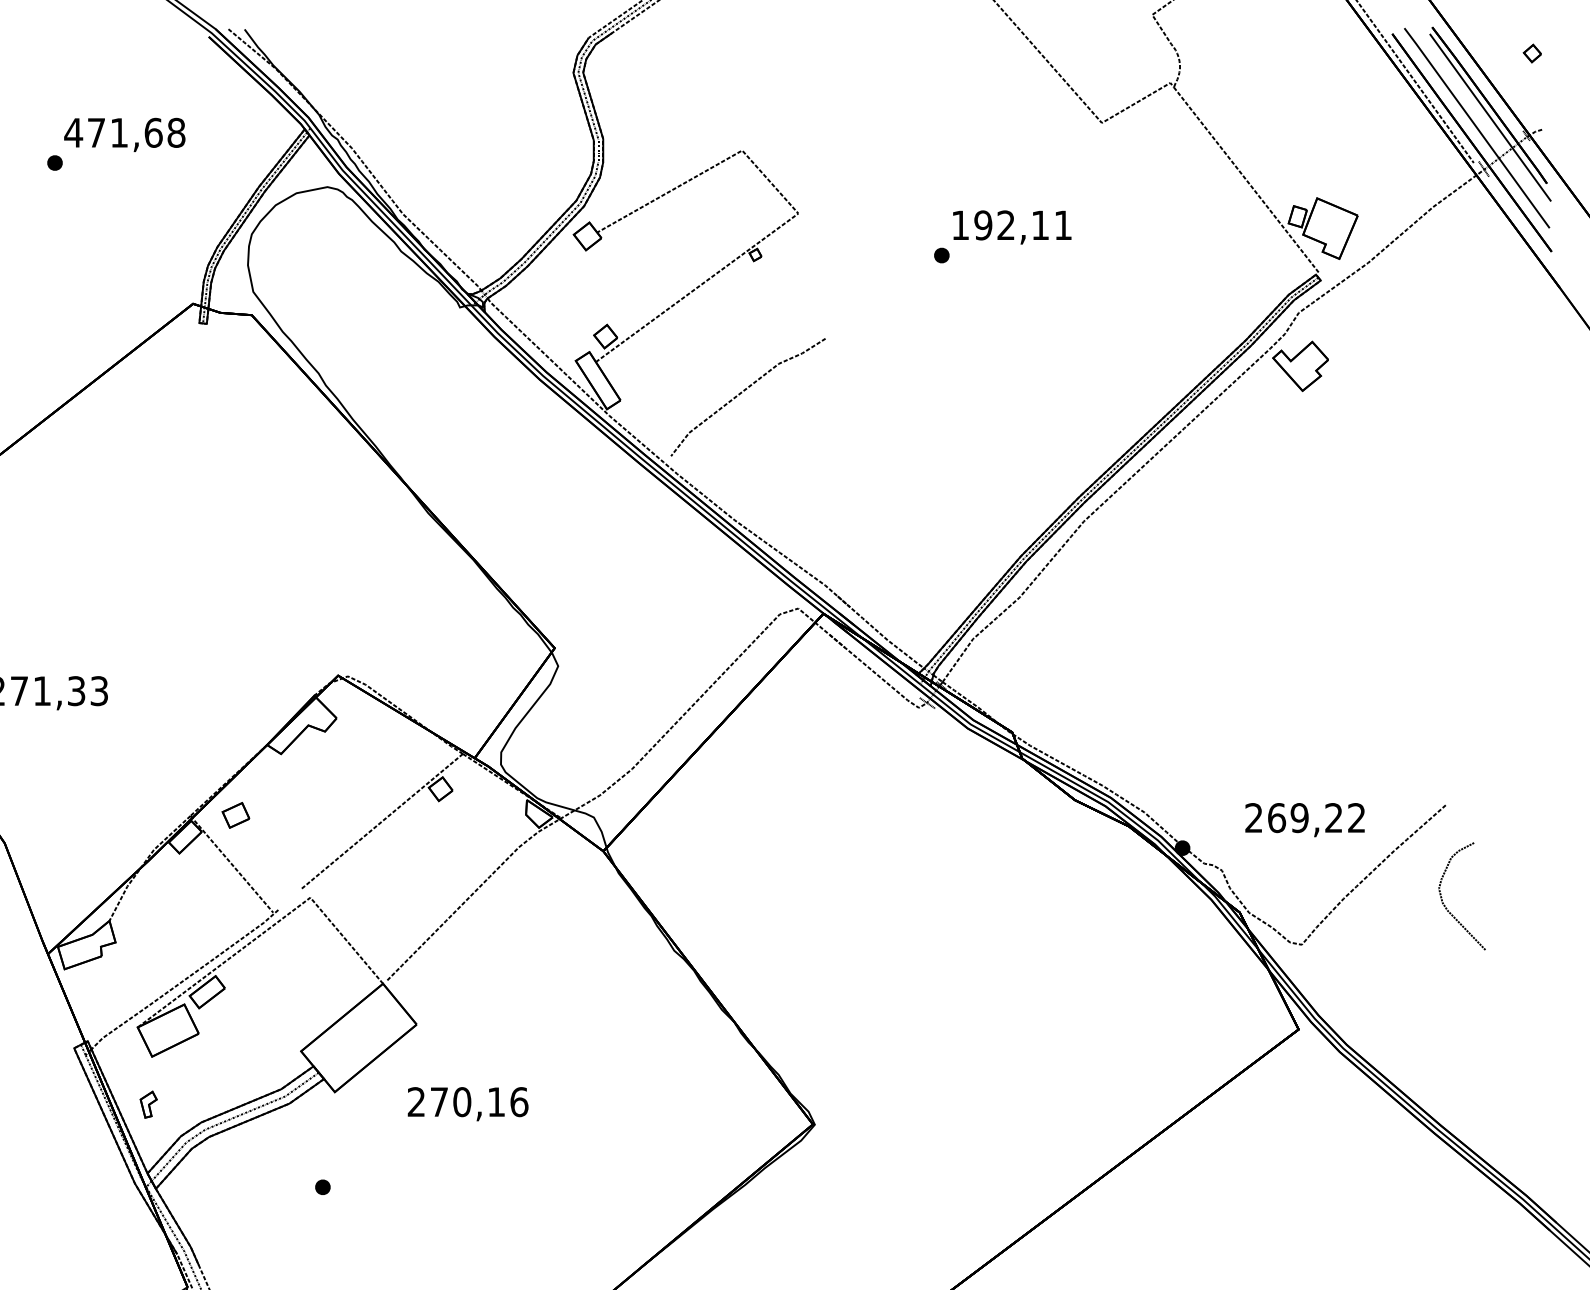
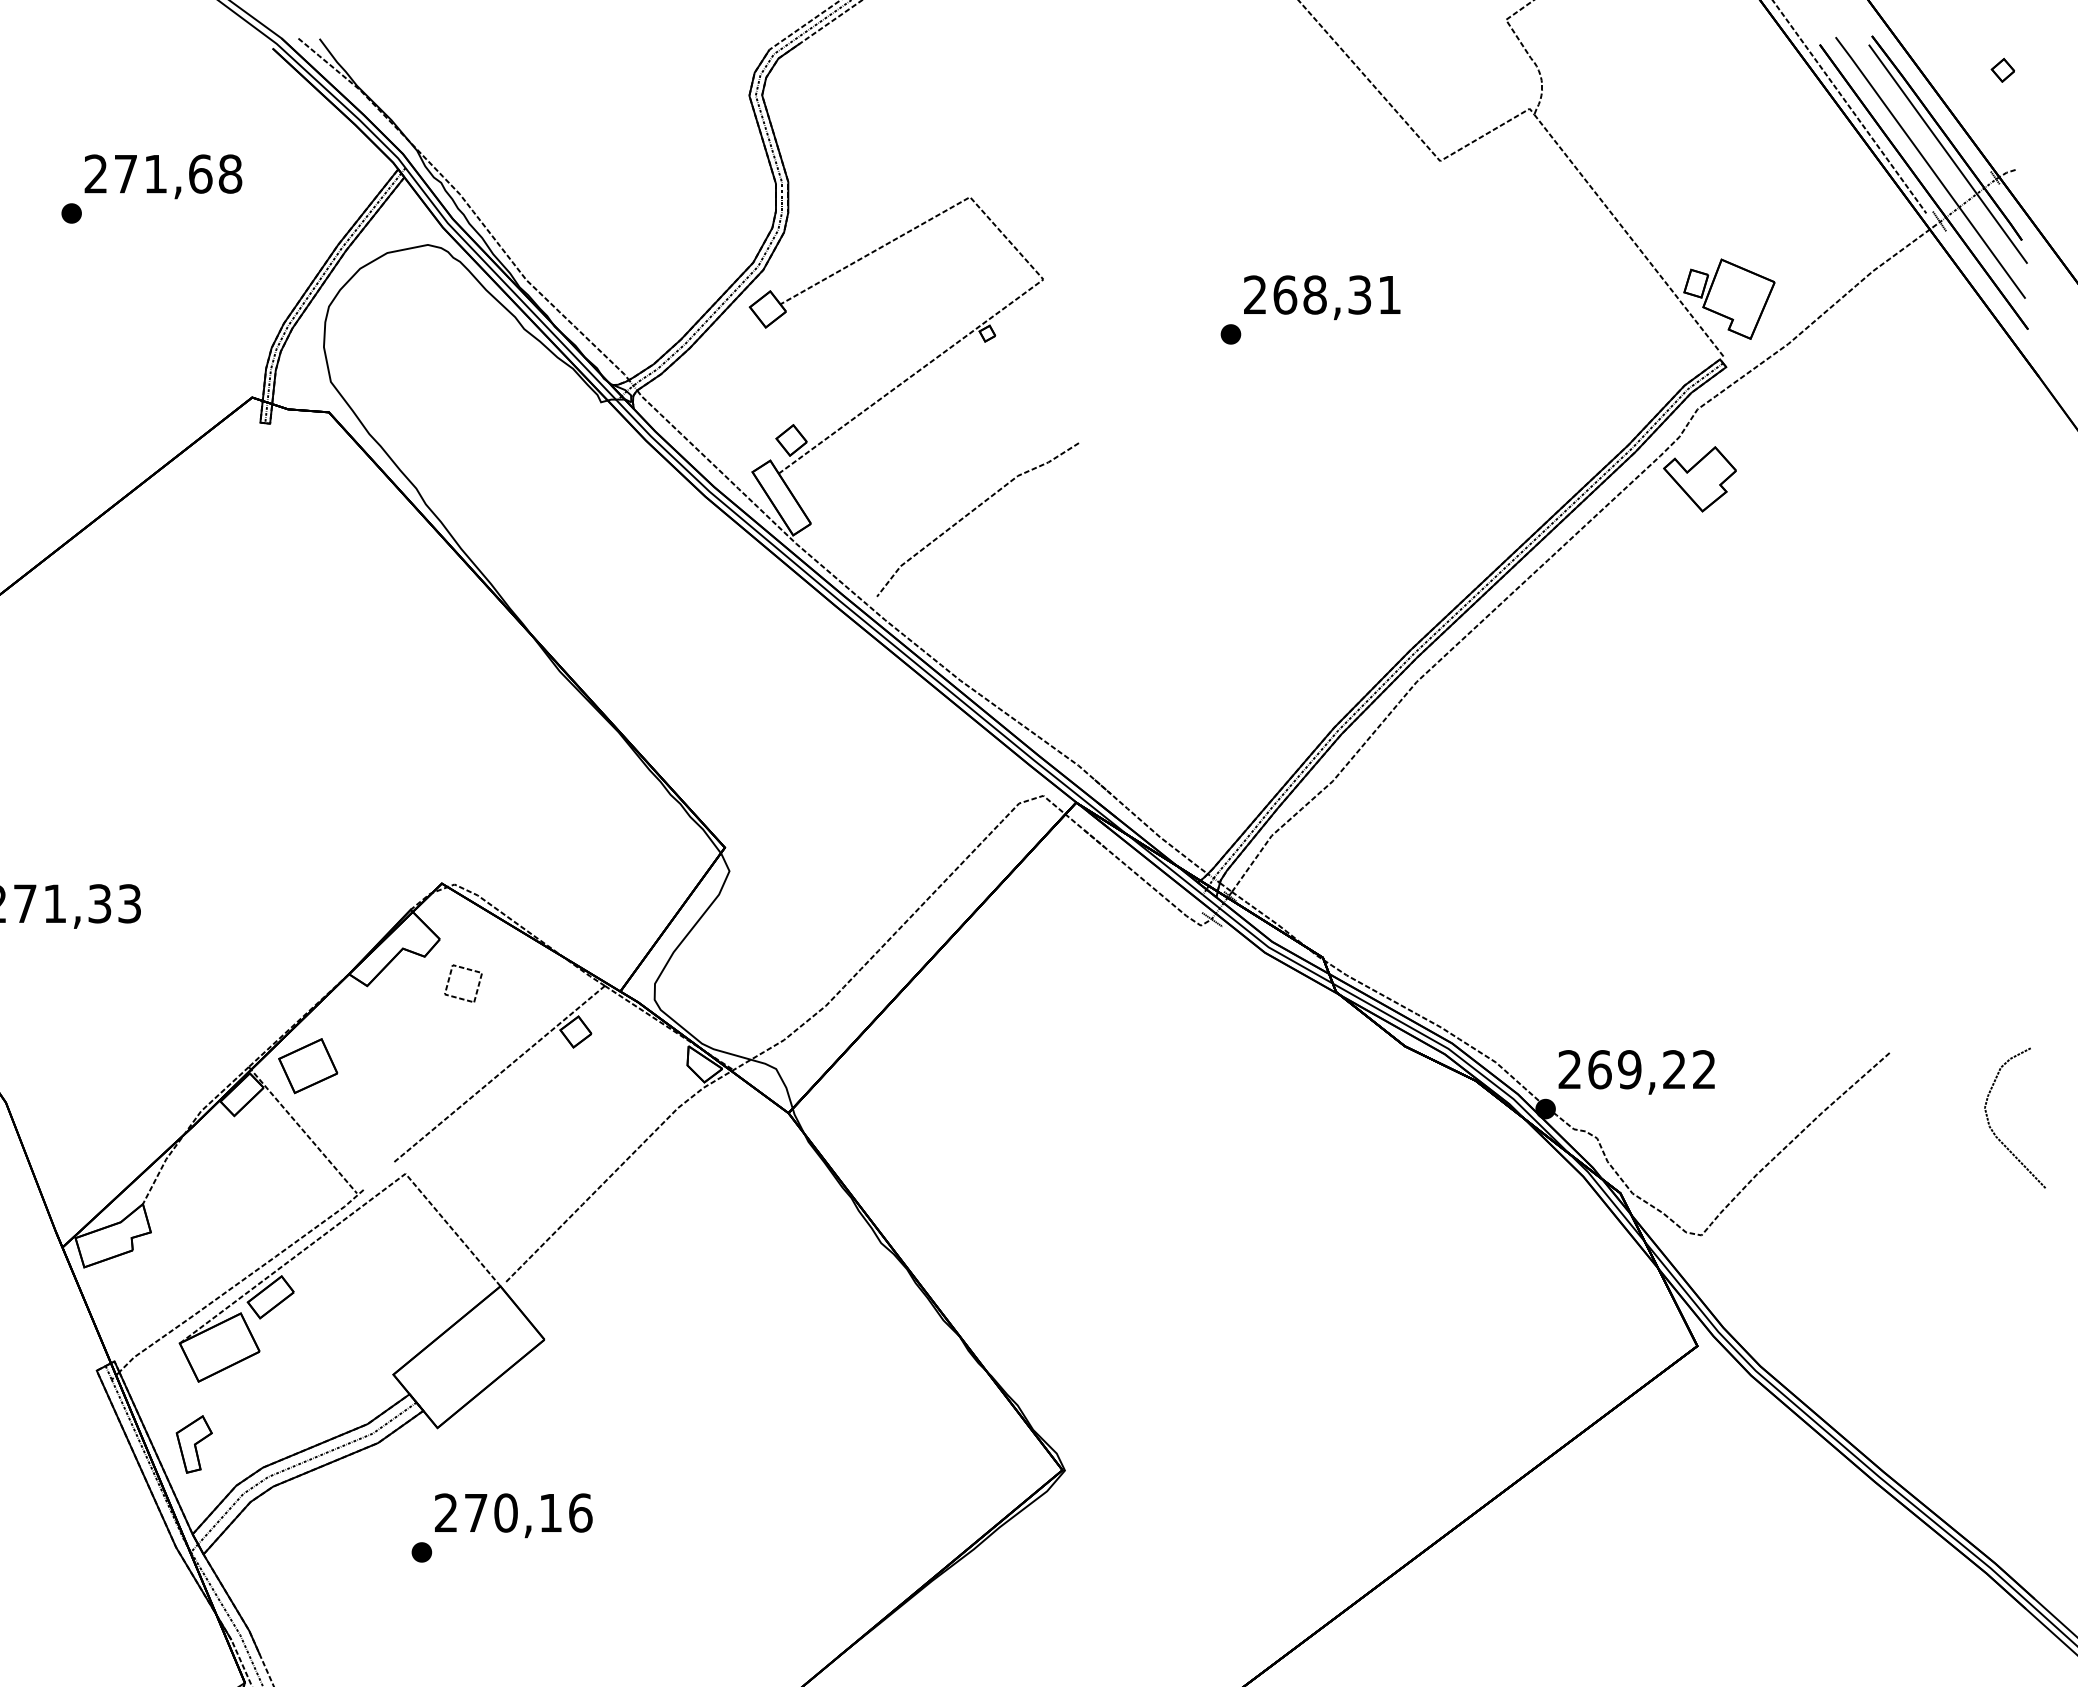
text: (73, 132) -> (95, 173), 471,68 -> 271,68
text: (1000, 225) -> (1307, 294), 192,11 -> 268,31
part: (358, 742) -> (468, 970), added
part: (236, 815) -> (308, 1066), size x1.67
text: (1304, 820) -> (1636, 1072), moved
curve: (1445, 905) -> (1993, 1130), moved
part: (148, 1104) -> (193, 1444), size x1.67
text: (467, 1104) -> (513, 1515), moved

